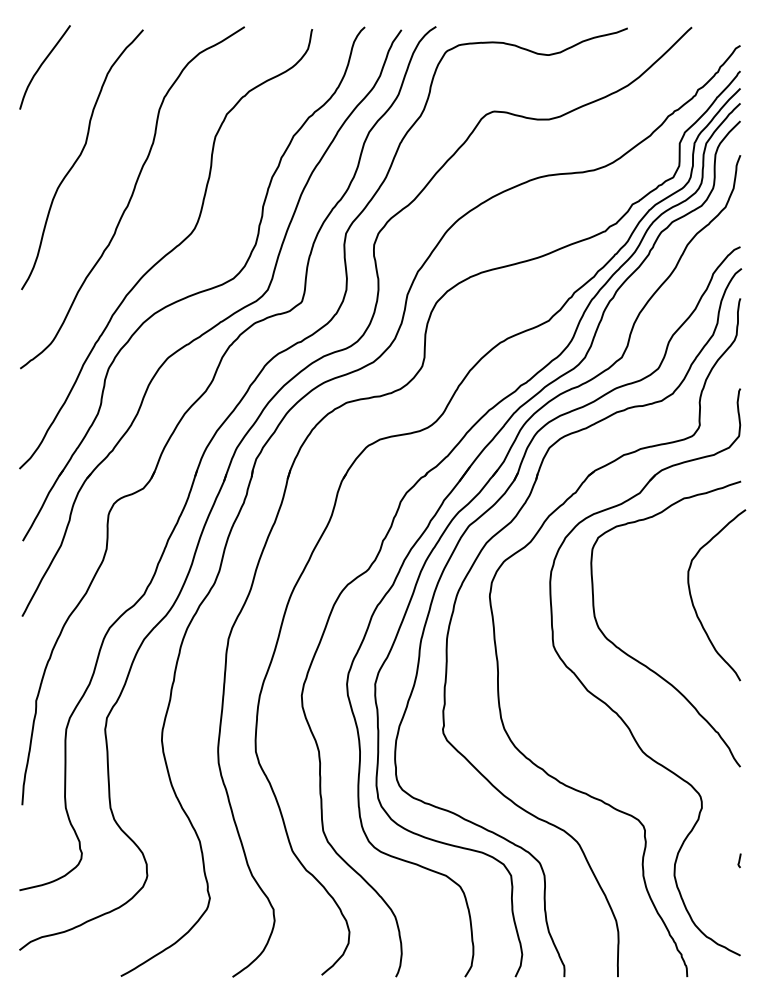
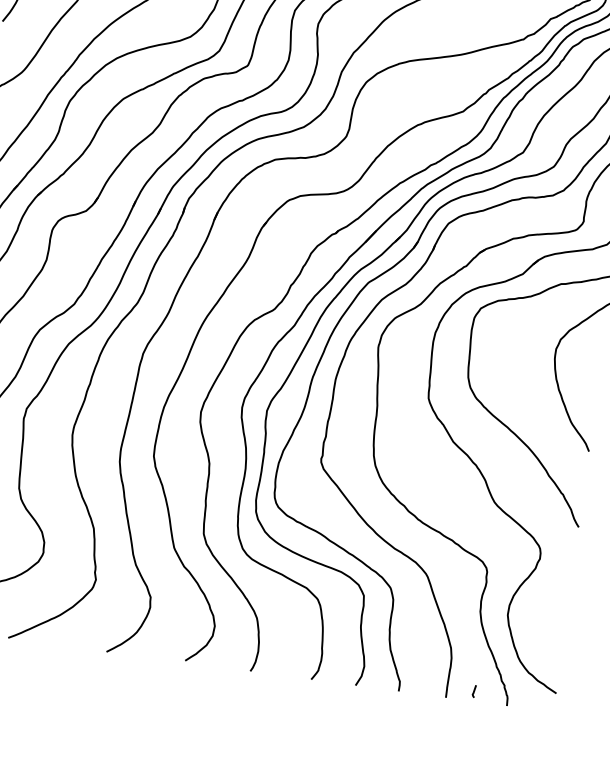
line: (739, 860) -> (474, 691), moved

